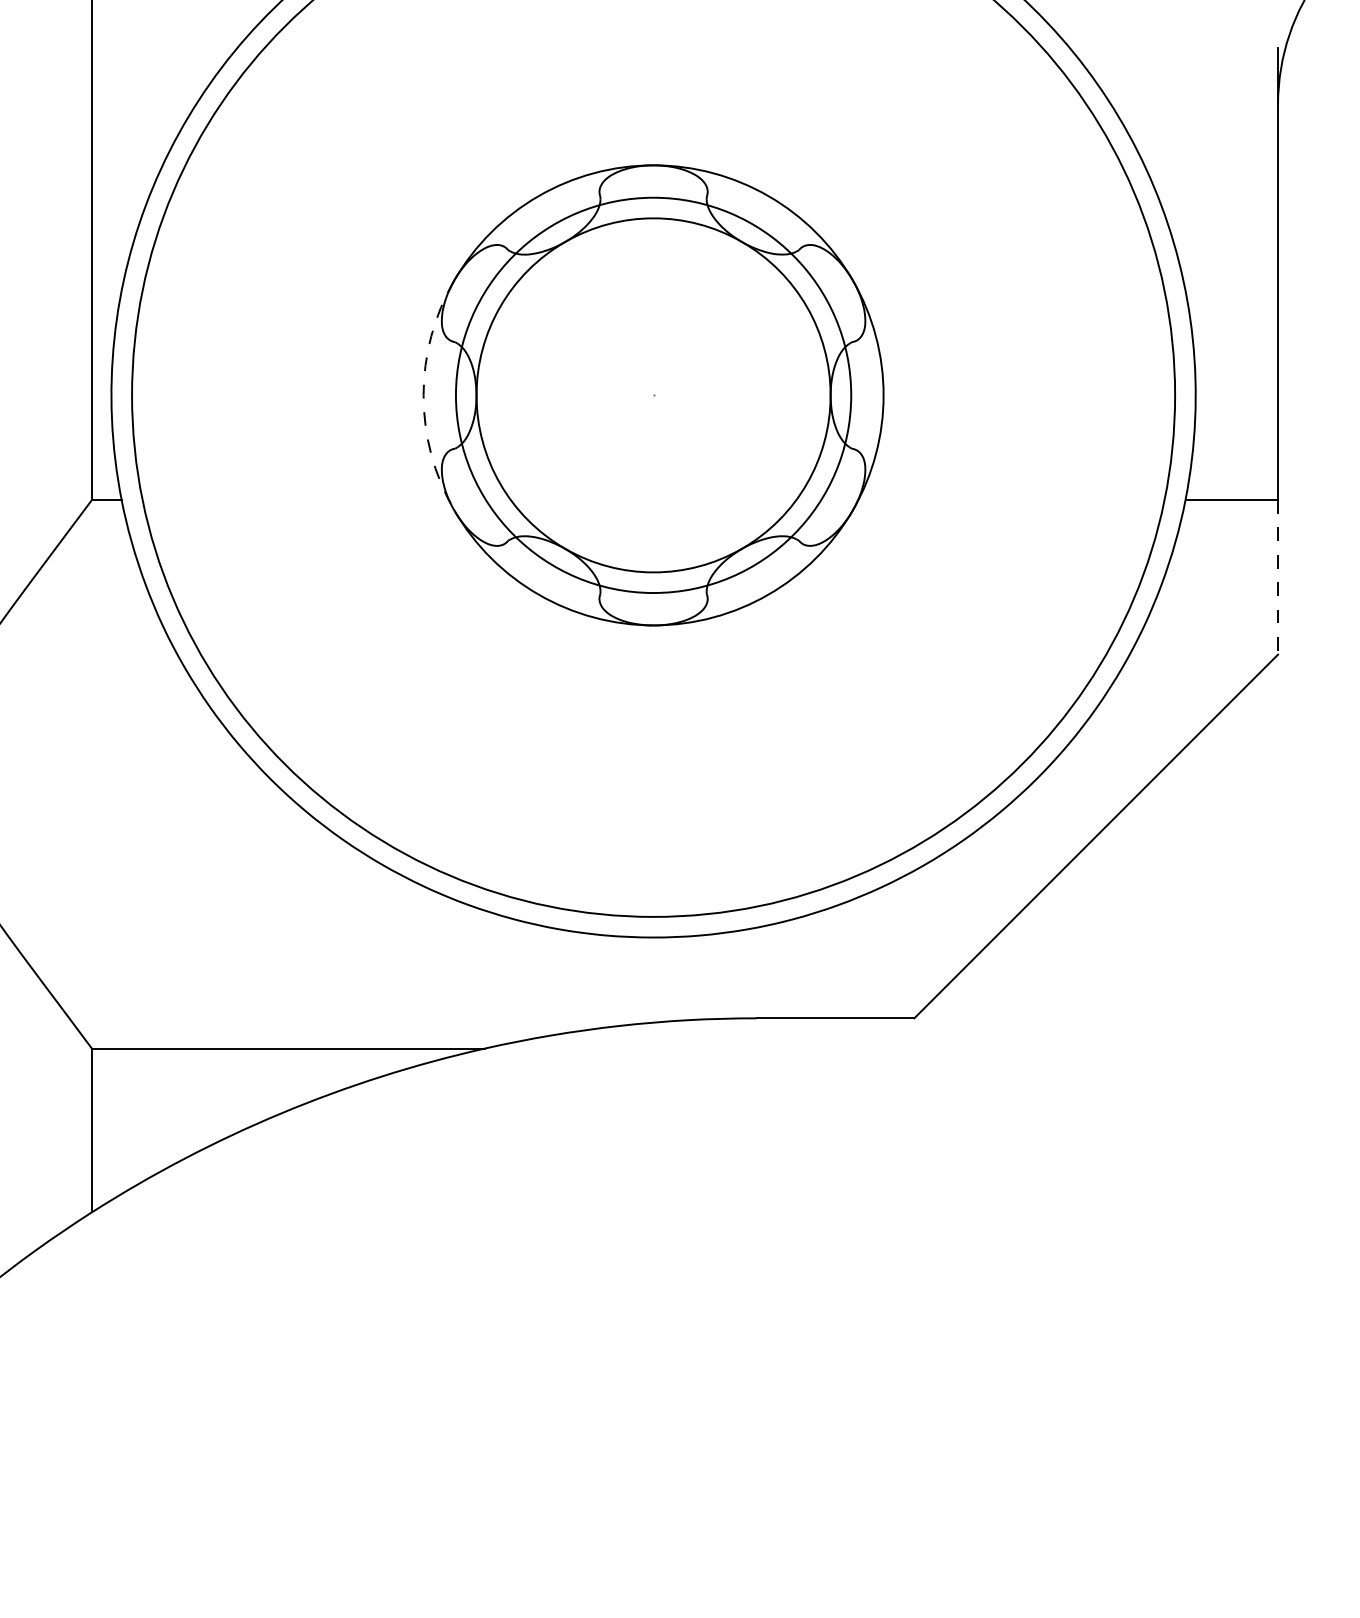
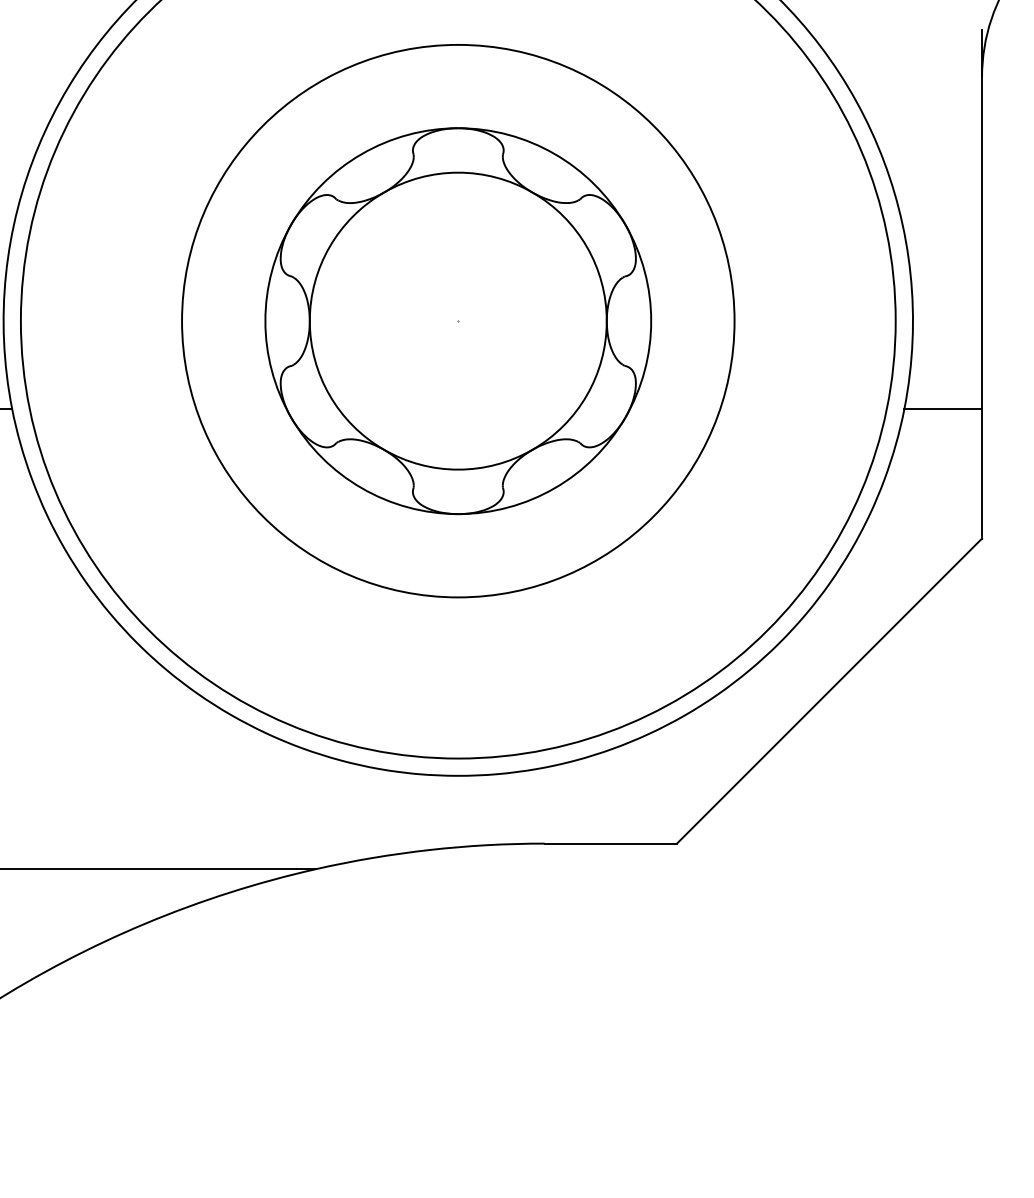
arc: (423, 395) -> (265, 321), dashed -> solid
circle: (653, 395) -> (458, 321), size x1.67
line: (1278, 577) -> (982, 473), dashed -> solid

